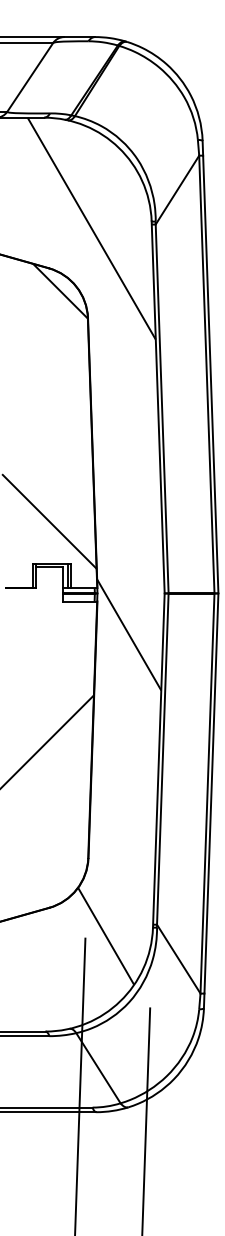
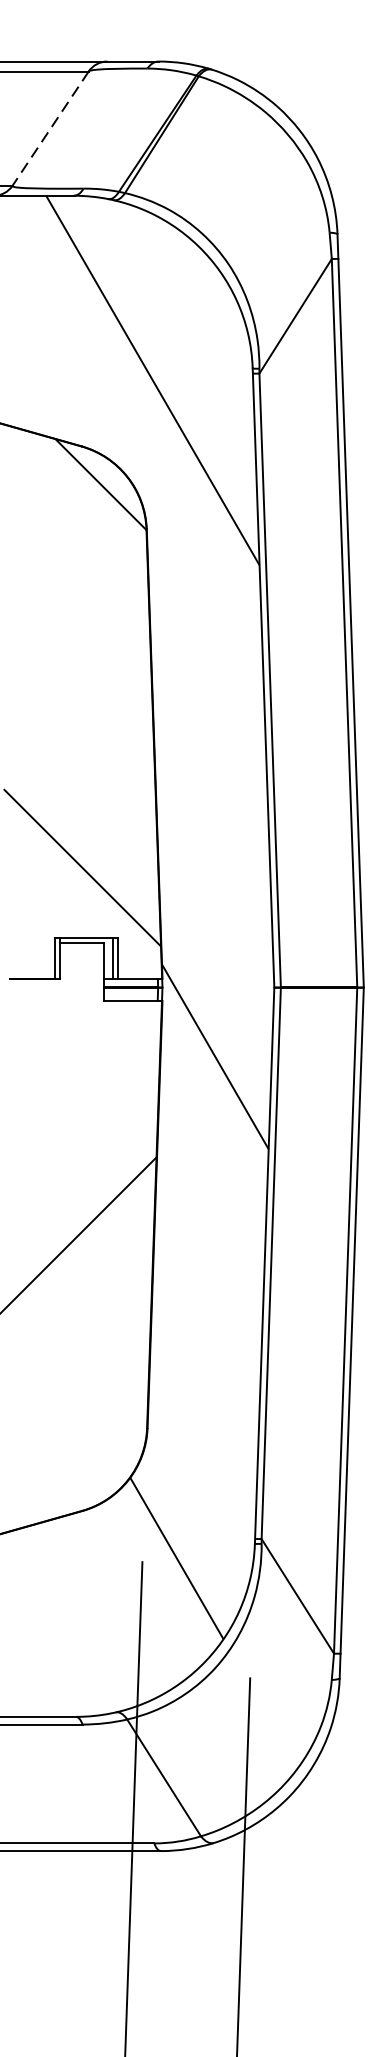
line: (30, 77) -> (51, 128), solid -> dashed

